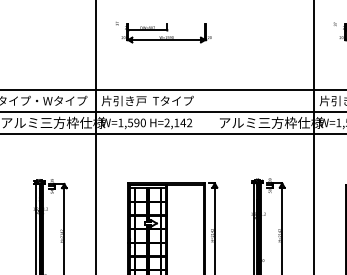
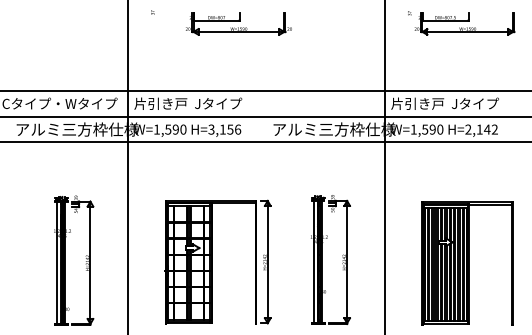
part: (166, 32) -> (238, 23), moved
text: (173, 100) -> (218, 103), 片引き戸  Tタイプ -> 片引き戸  Jタイプ
text: (178, 122) -> (224, 129), H=2,142 -> H=3,156

